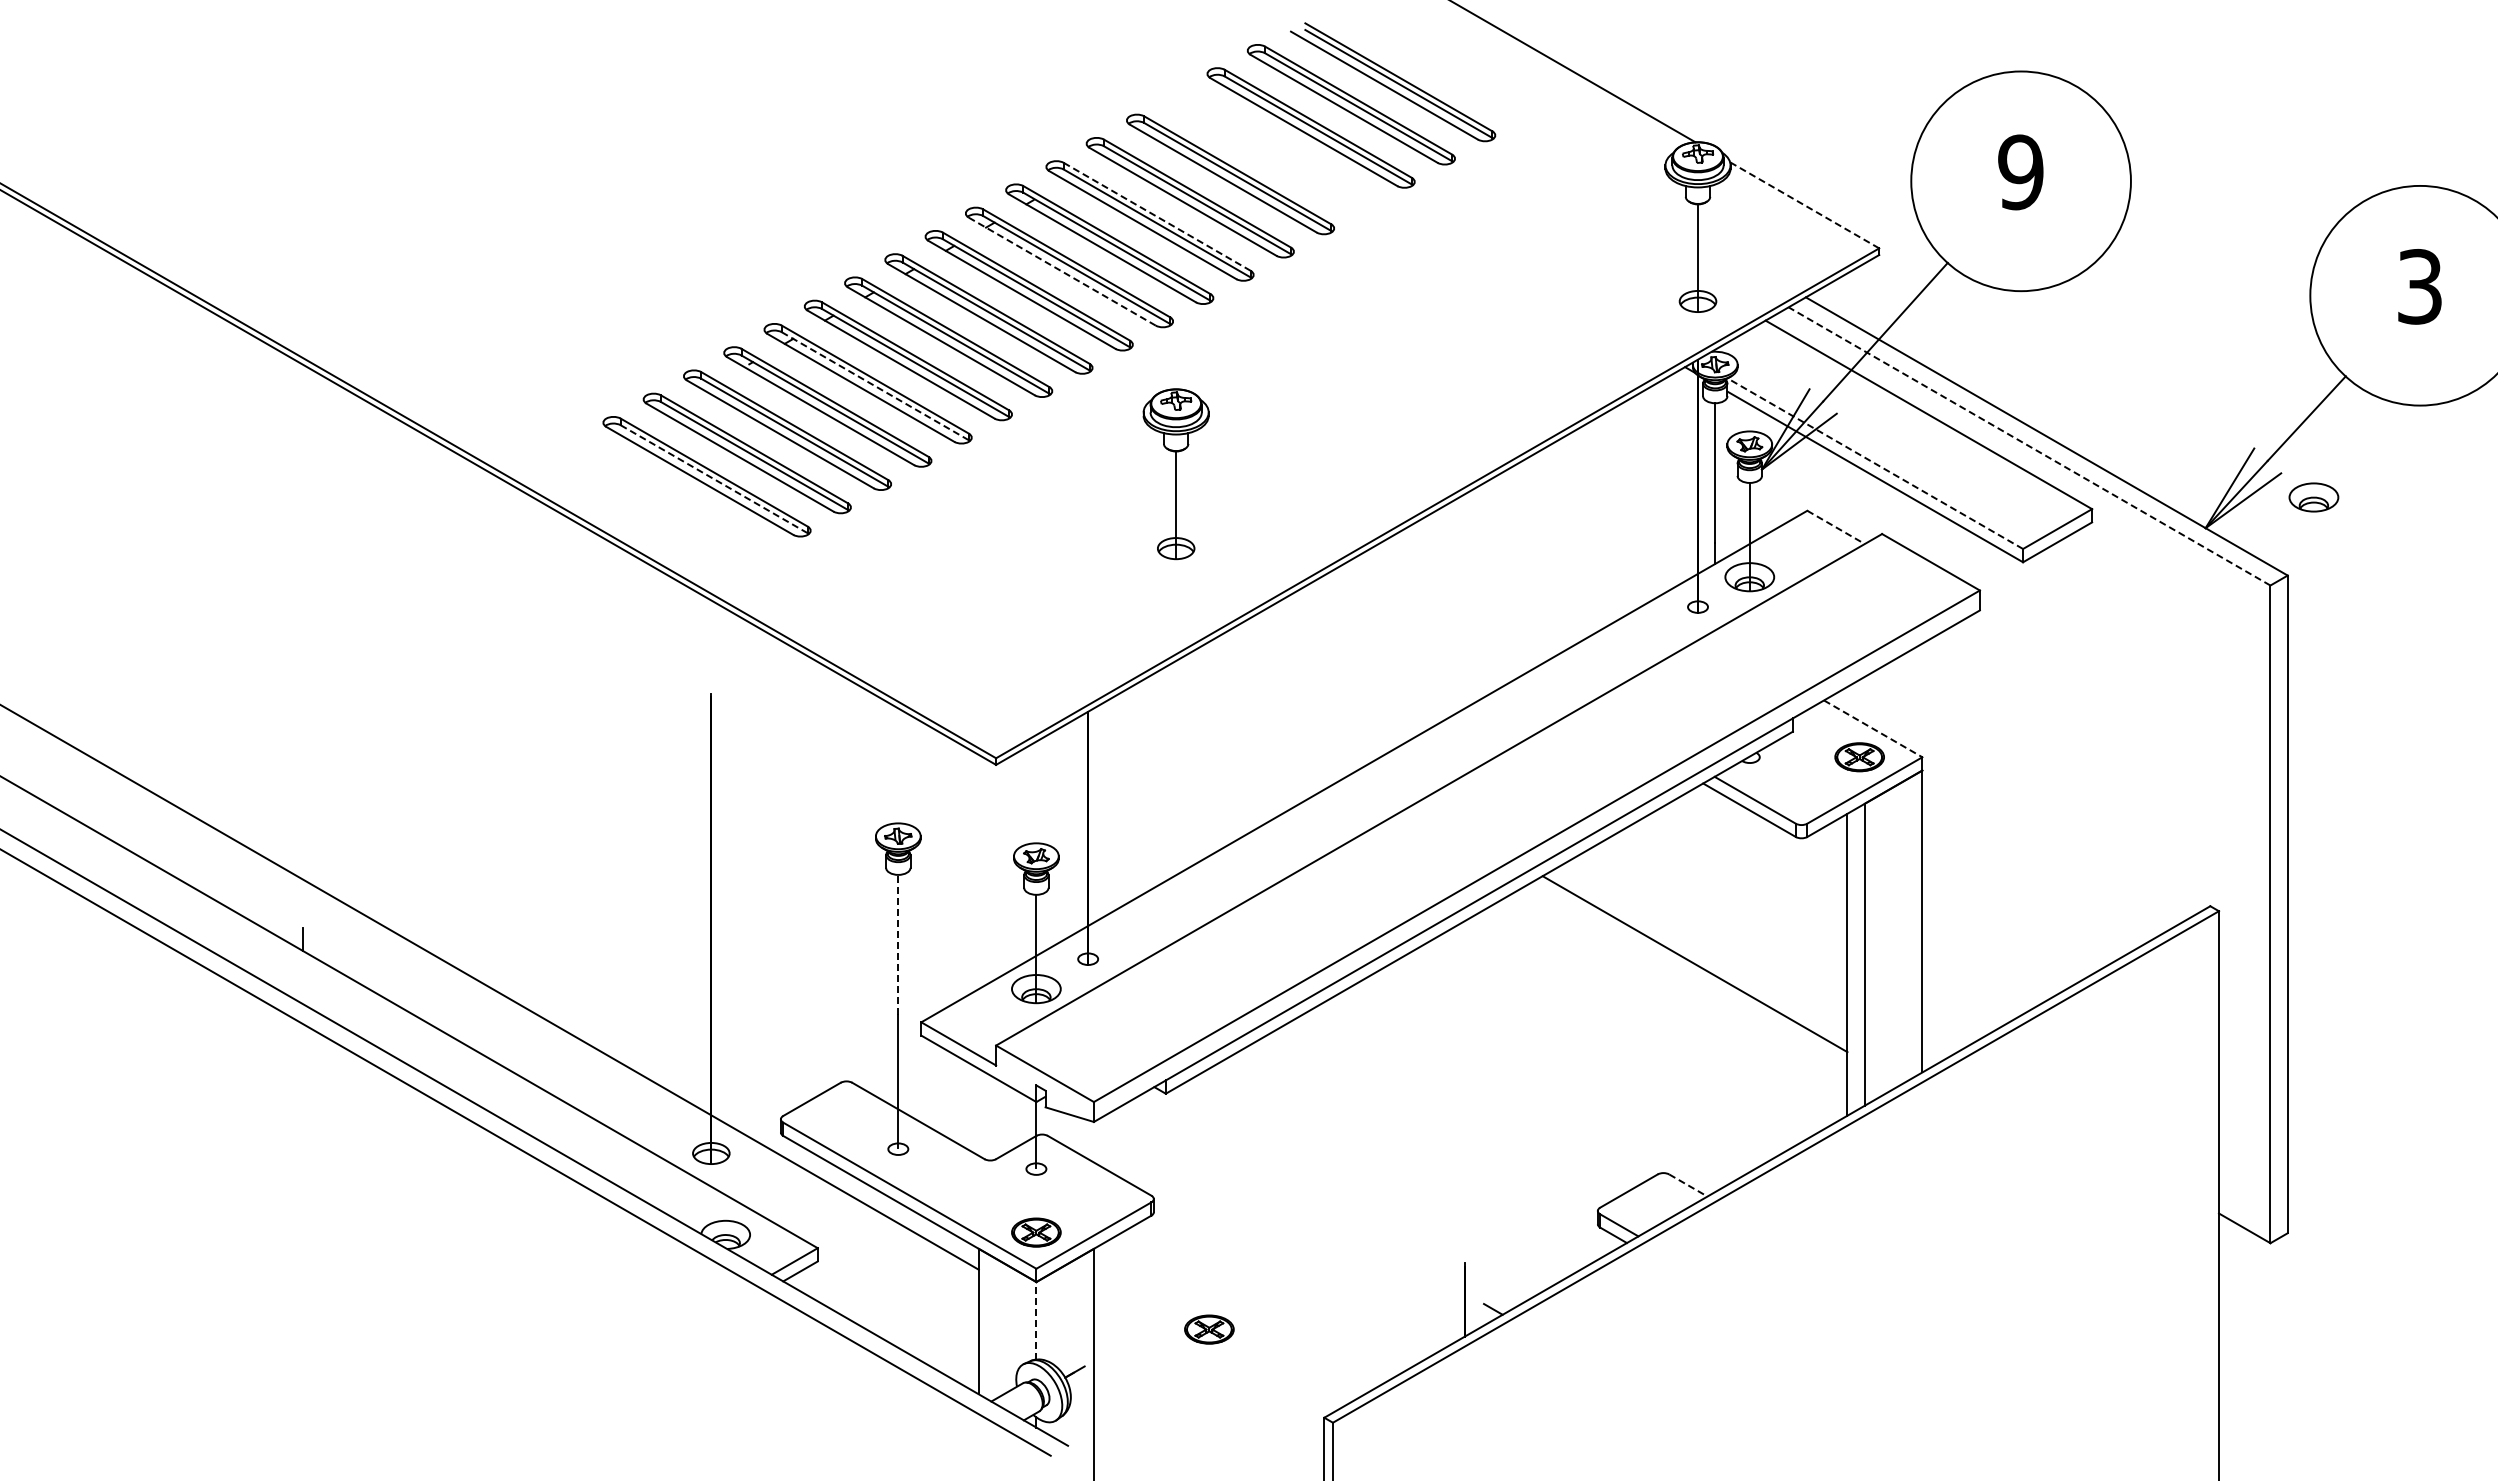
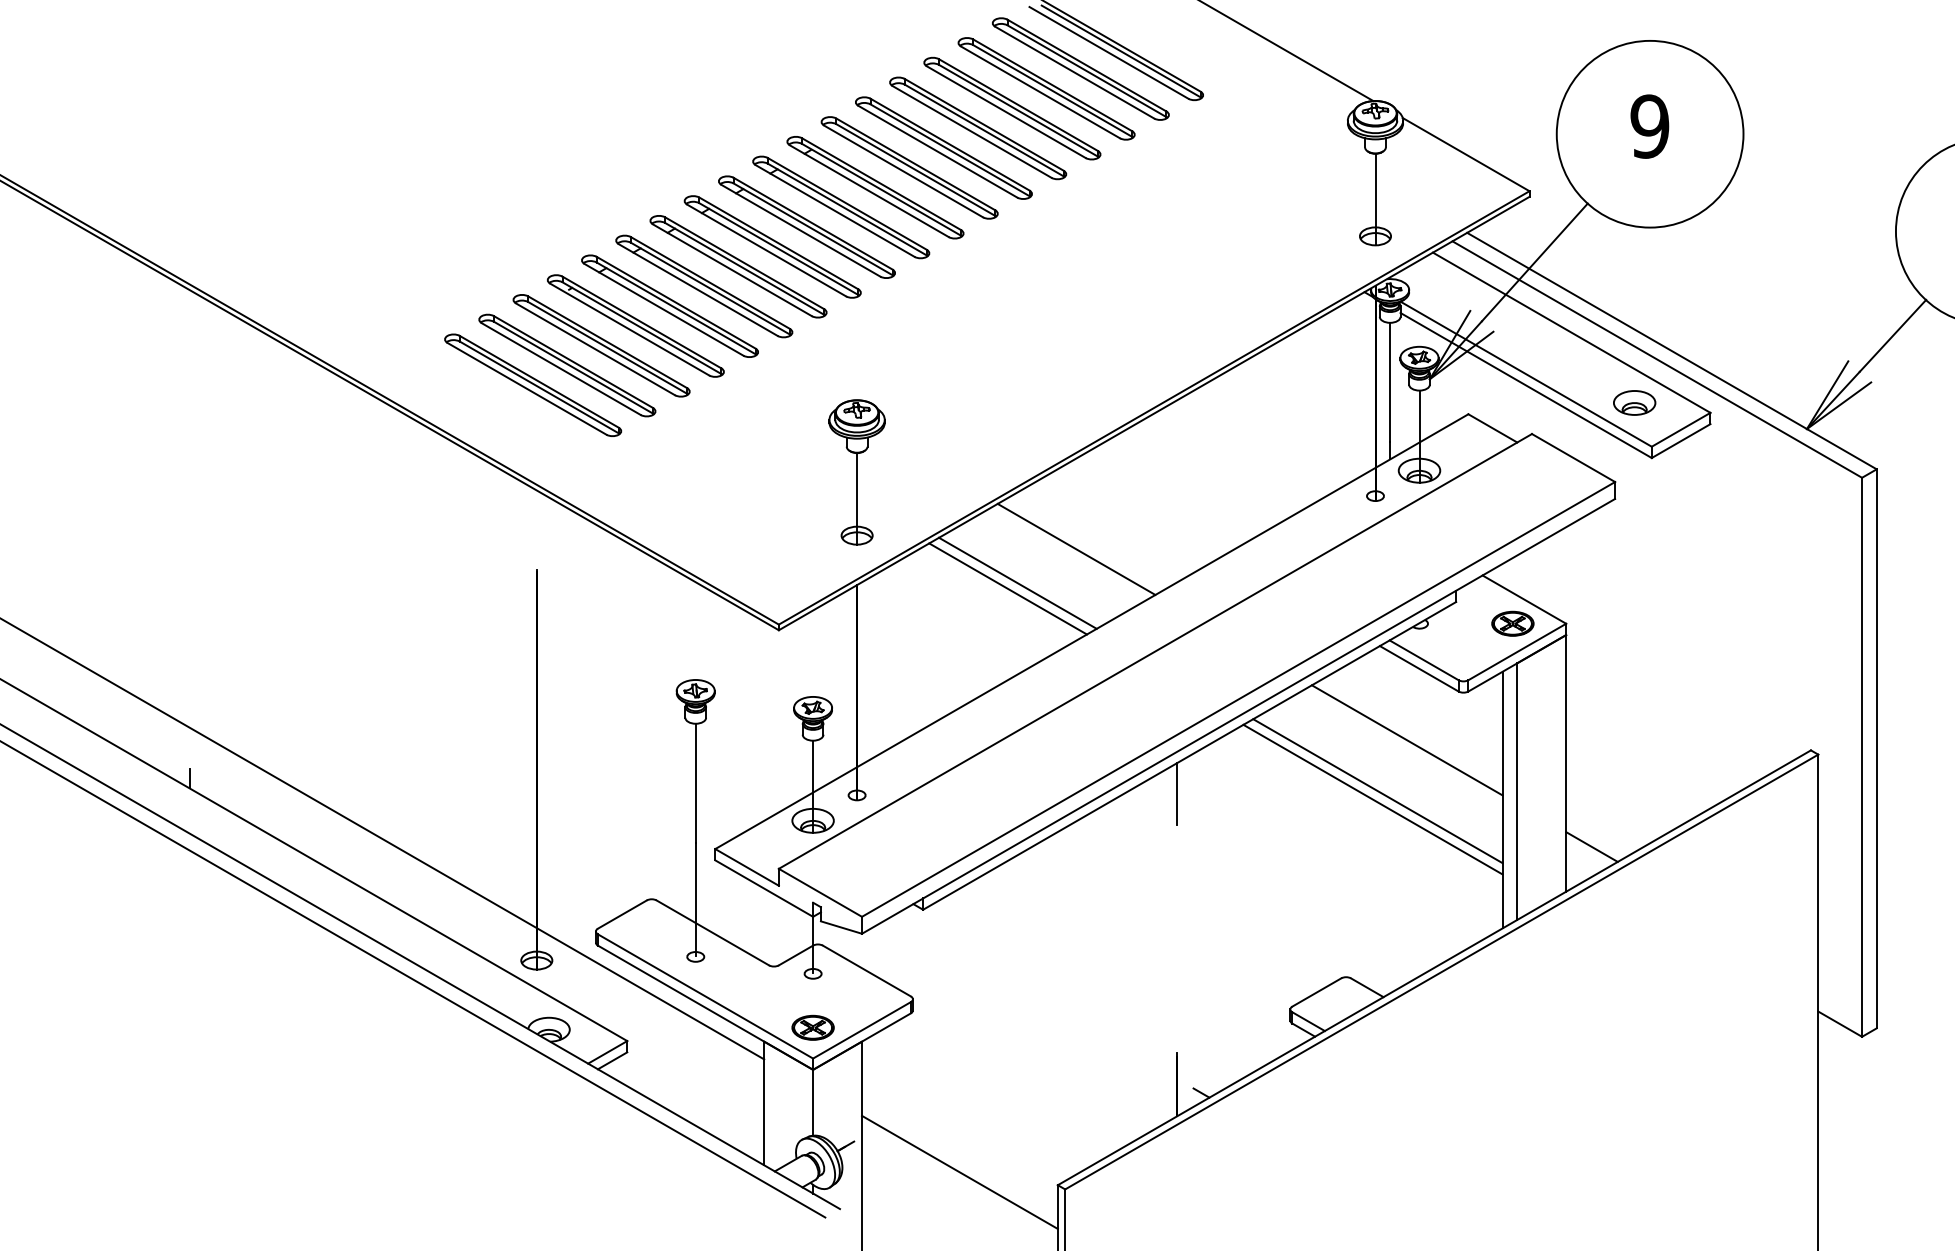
part: (1270, 150) -> (1012, 108), added
line: (1804, 205) -> (1466, 154), dashed -> solid
line: (1157, 216) -> (916, 164), dashed -> solid
line: (1062, 271) -> (835, 210), dashed -> solid
line: (875, 386) -> (676, 308), dashed -> solid
line: (2029, 446) -> (1657, 359), dashed -> solid
line: (1875, 463) -> (1526, 374), dashed -> solid
part: (1175, 474) -> (856, 472), moved
line: (714, 479) -> (539, 387), dashed -> solid
part: (2313, 497) -> (1634, 402), moved
line: (1836, 527) -> (1493, 428), dashed -> solid
line: (1346, 669) -> (1076, 549), added
line: (1277, 709) -> (1018, 583), added
line: (1265, 715) -> (1007, 588), added
line: (1873, 728) -> (1524, 599), dashed -> solid
line: (1735, 894) -> (1407, 740), added
line: (898, 944) -> (695, 782), dashed -> solid
line: (1700, 953) -> (1377, 790), added
line: (1464, 957) -> (1177, 793), added
line: (1952, 1019) -> (1591, 846), added
line: (1688, 1185) -> (1367, 987), dashed -> solid
line: (1036, 1320) -> (813, 1102), dashed -> solid
part: (1209, 1329) -> (960, 1110), removed
line: (1208, 1402) -> (959, 1172), added

